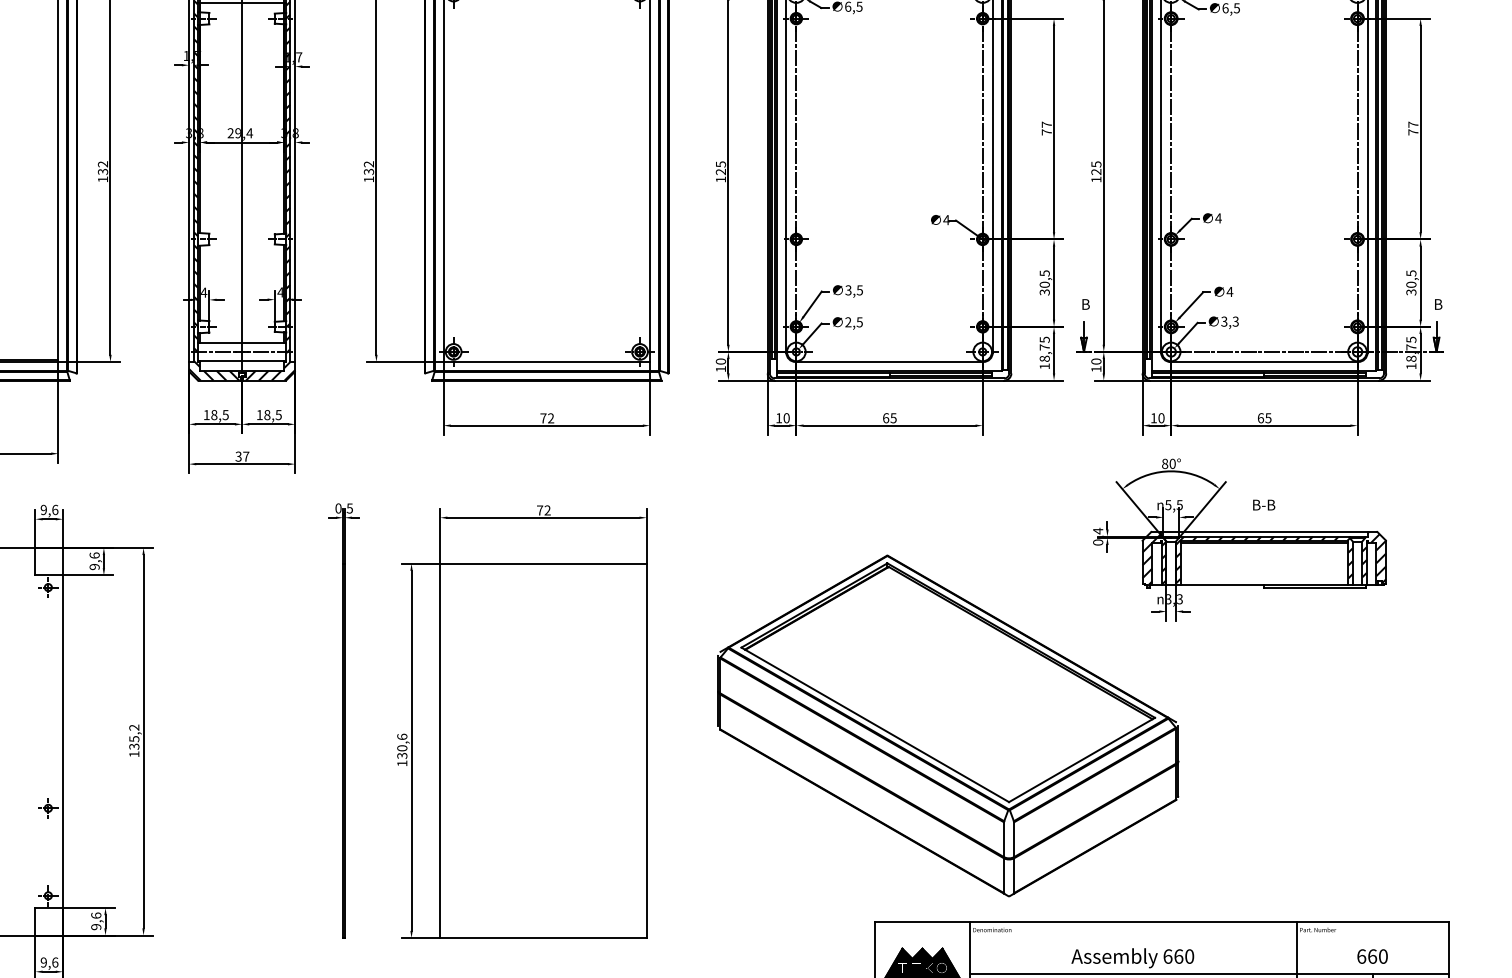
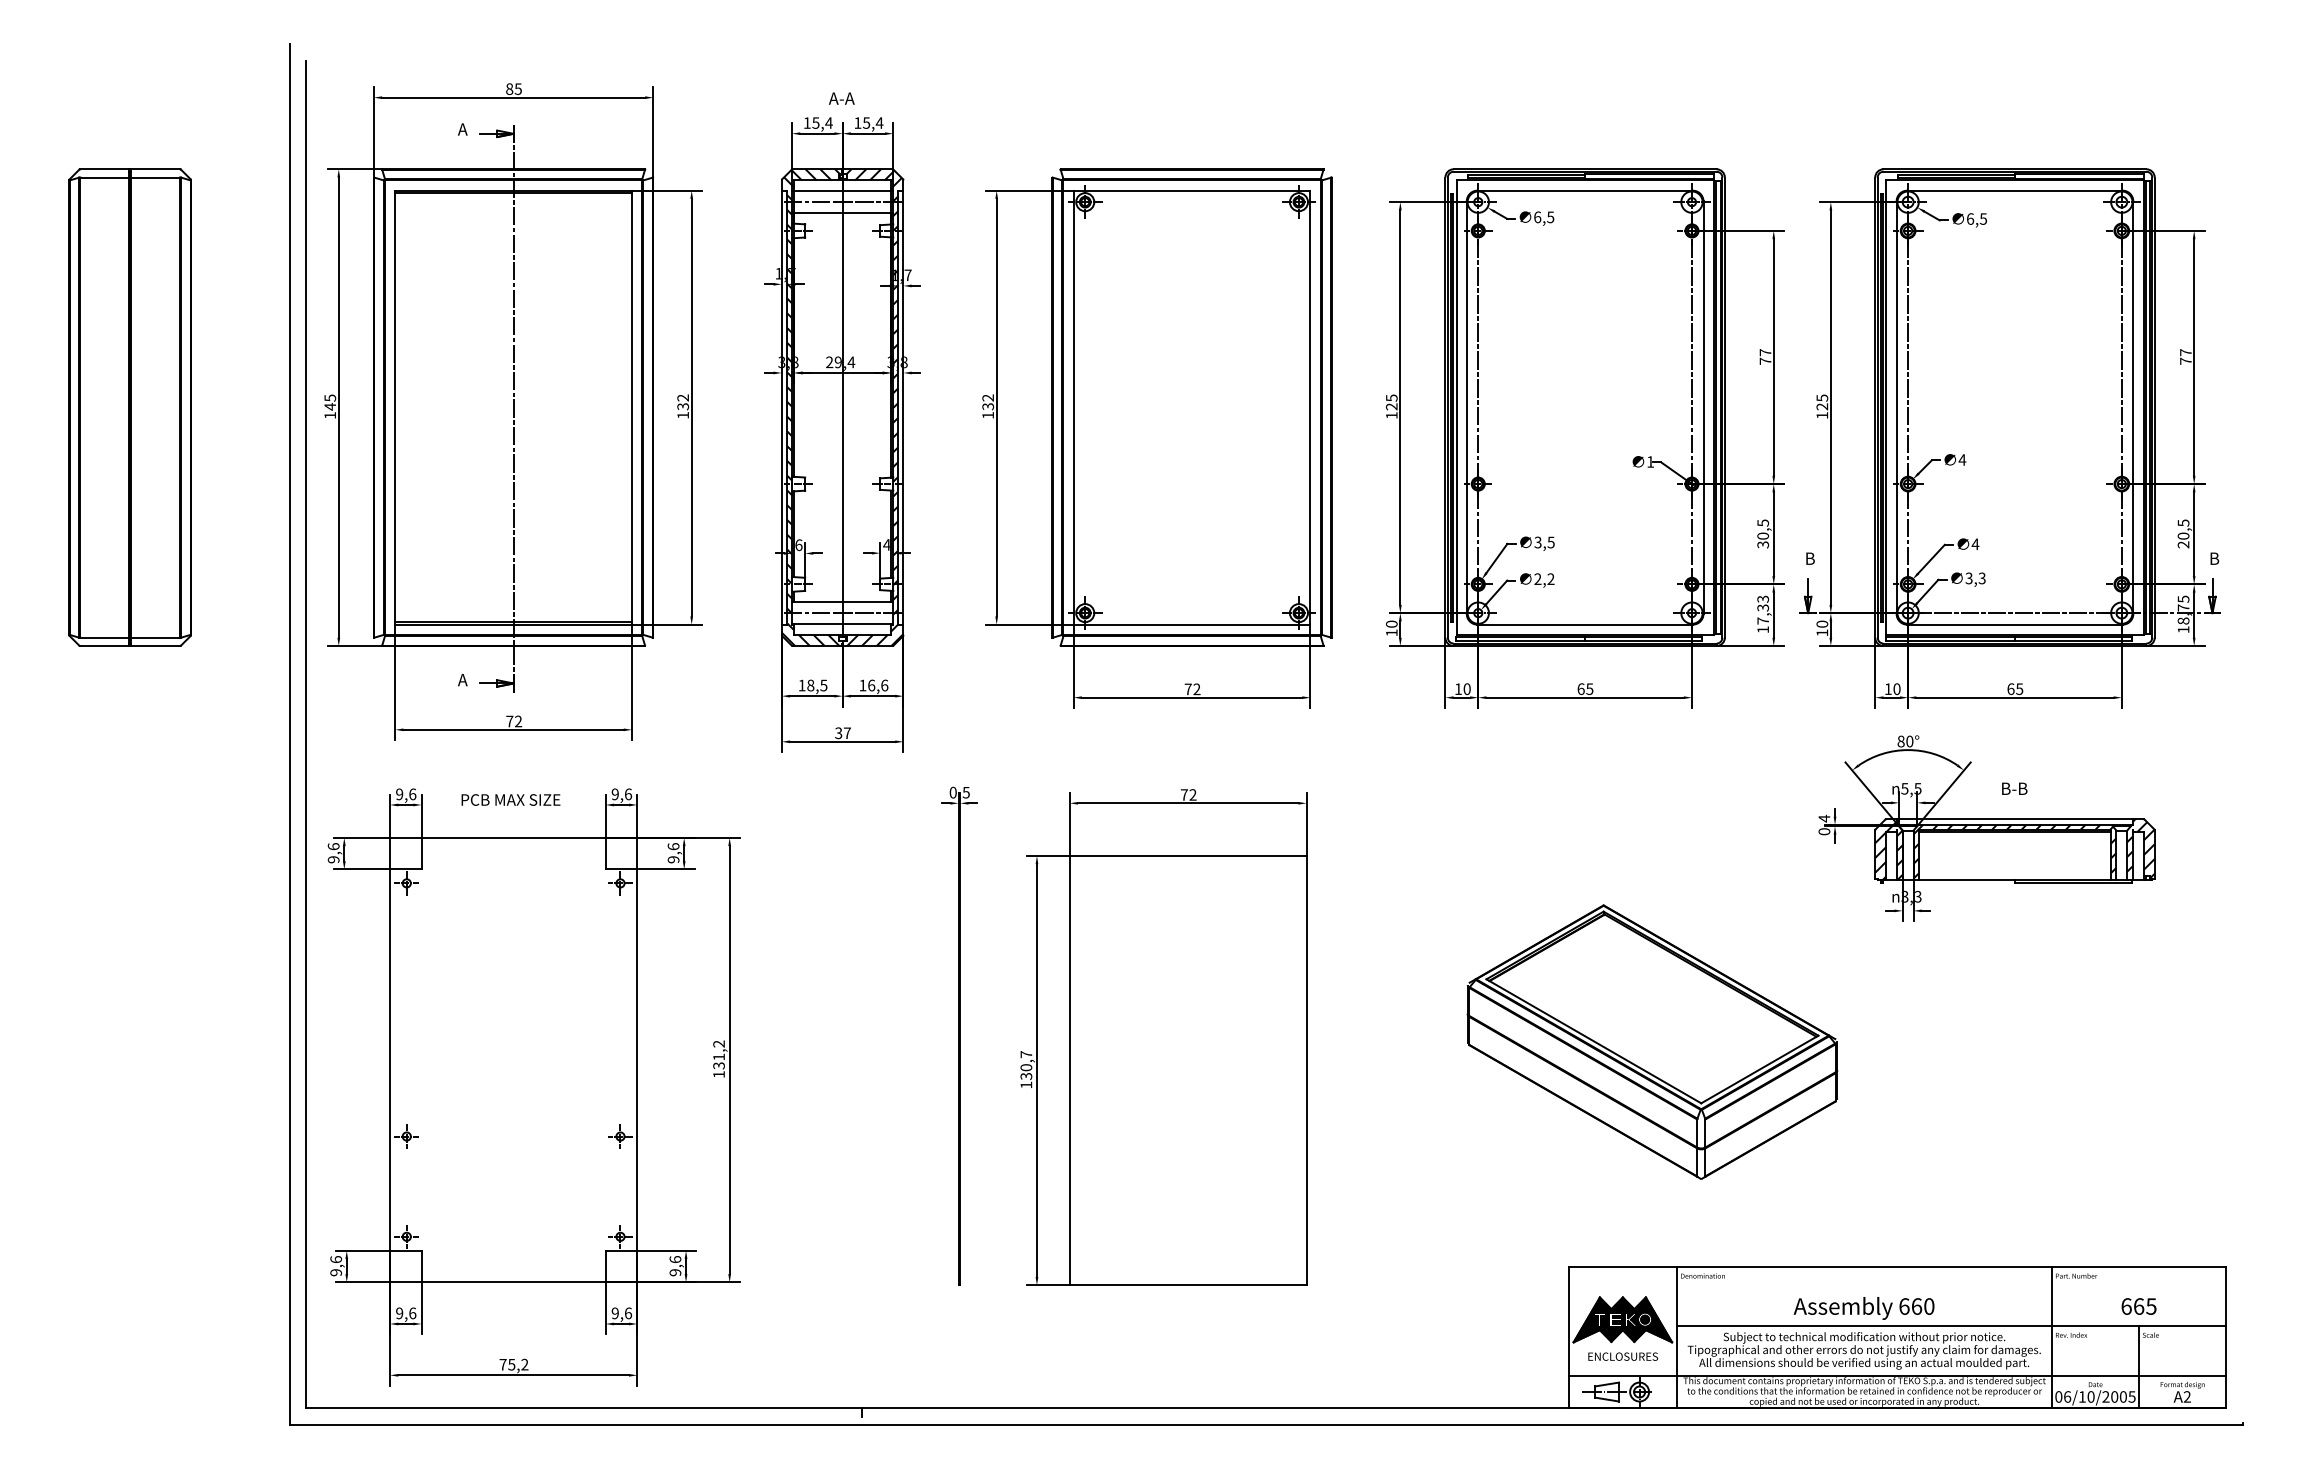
text: (946, 219) -> (1650, 461), 4 -> 1
text: (203, 292) -> (798, 545), 4 -> 6
text: (1411, 292) -> (2183, 544), 30,5 -> 20,5
text: (859, 322) -> (1550, 579), 2,5 -> 2,2
text: (1045, 348) -> (1763, 609), 18,75 -> 17,33
text: (273, 415) -> (878, 685), 18,5 -> 16,6
part: (948, 726) -> (1652, 1042), size x0.7
text: (402, 736) -> (1026, 1054), 130,6 -> 130,7
text: (133, 738) -> (718, 1056), 135,2 -> 131,2
text: (1383, 956) -> (2151, 1306), 660 -> 665

